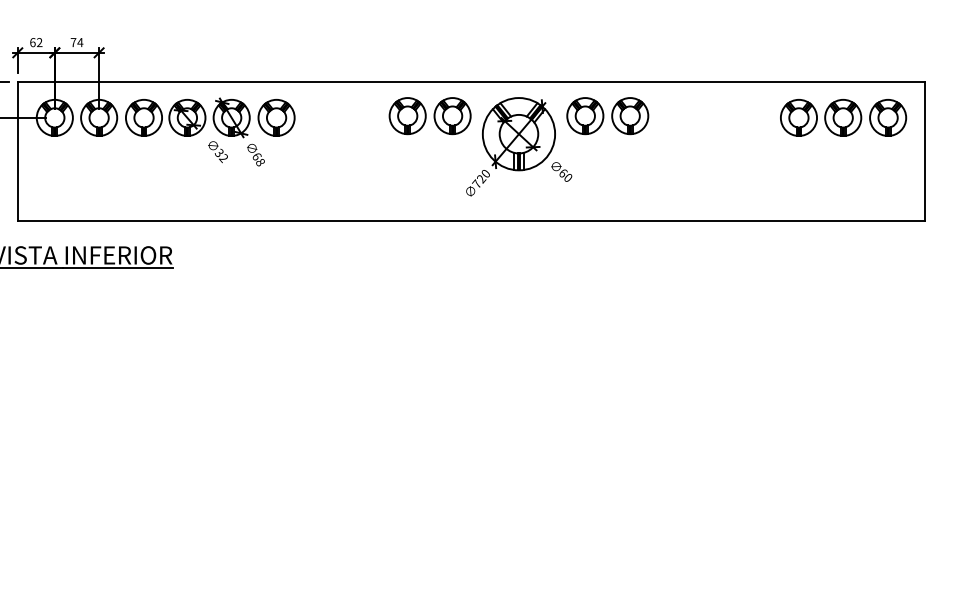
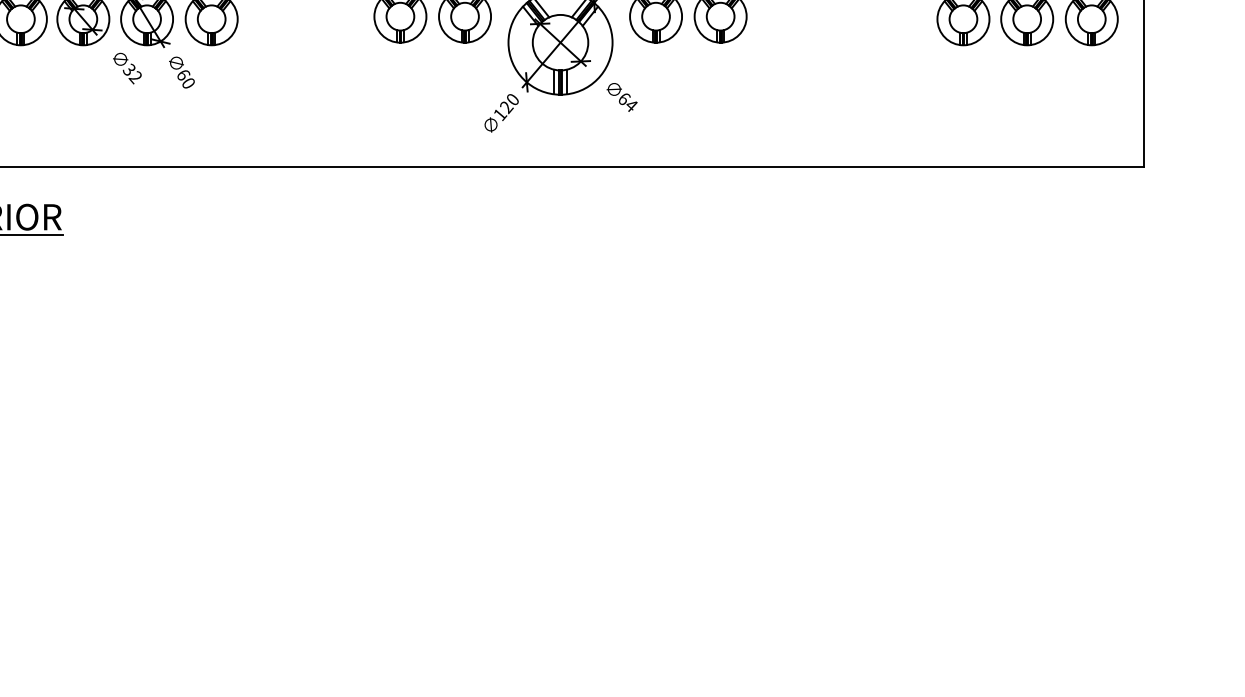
text: (260, 162) -> (188, 83), 68 -> 60
text: (568, 178) -> (631, 106), 60 -> 64
text: (476, 183) -> (499, 113), 720 -> 120

